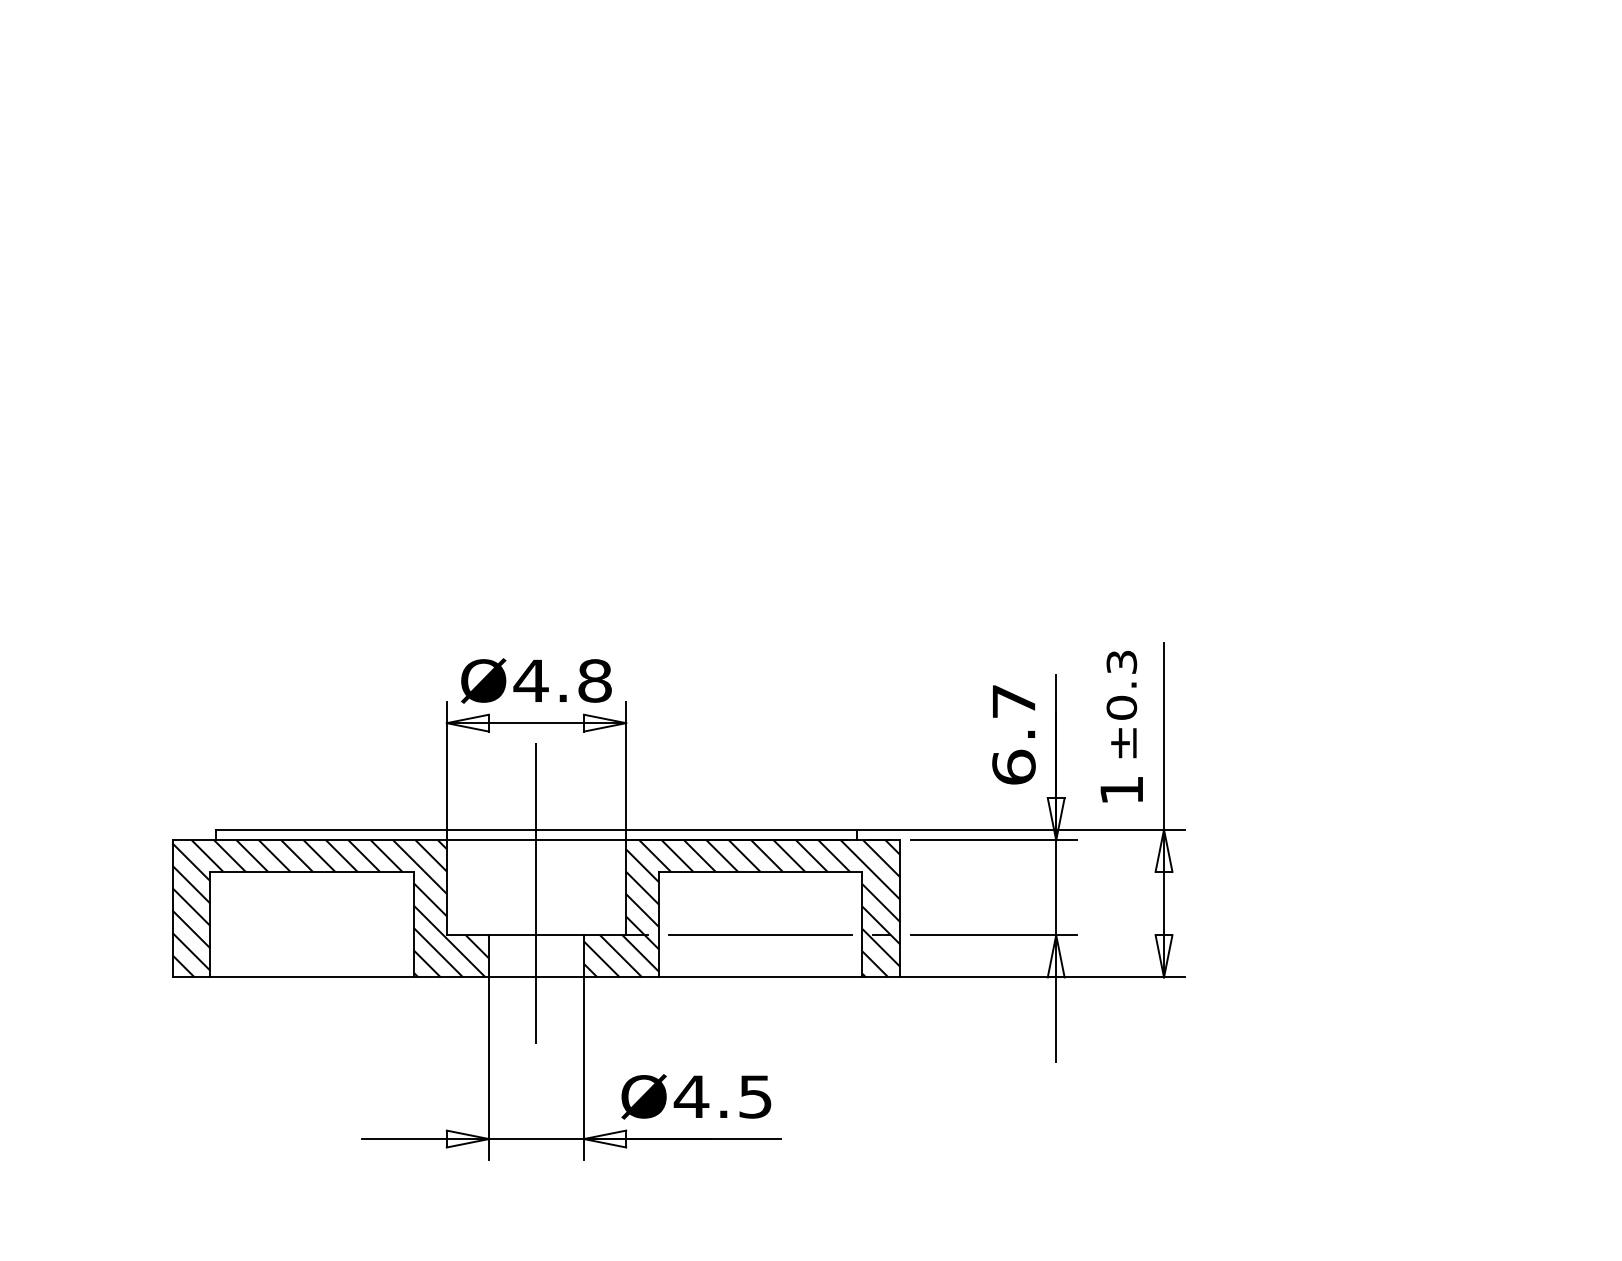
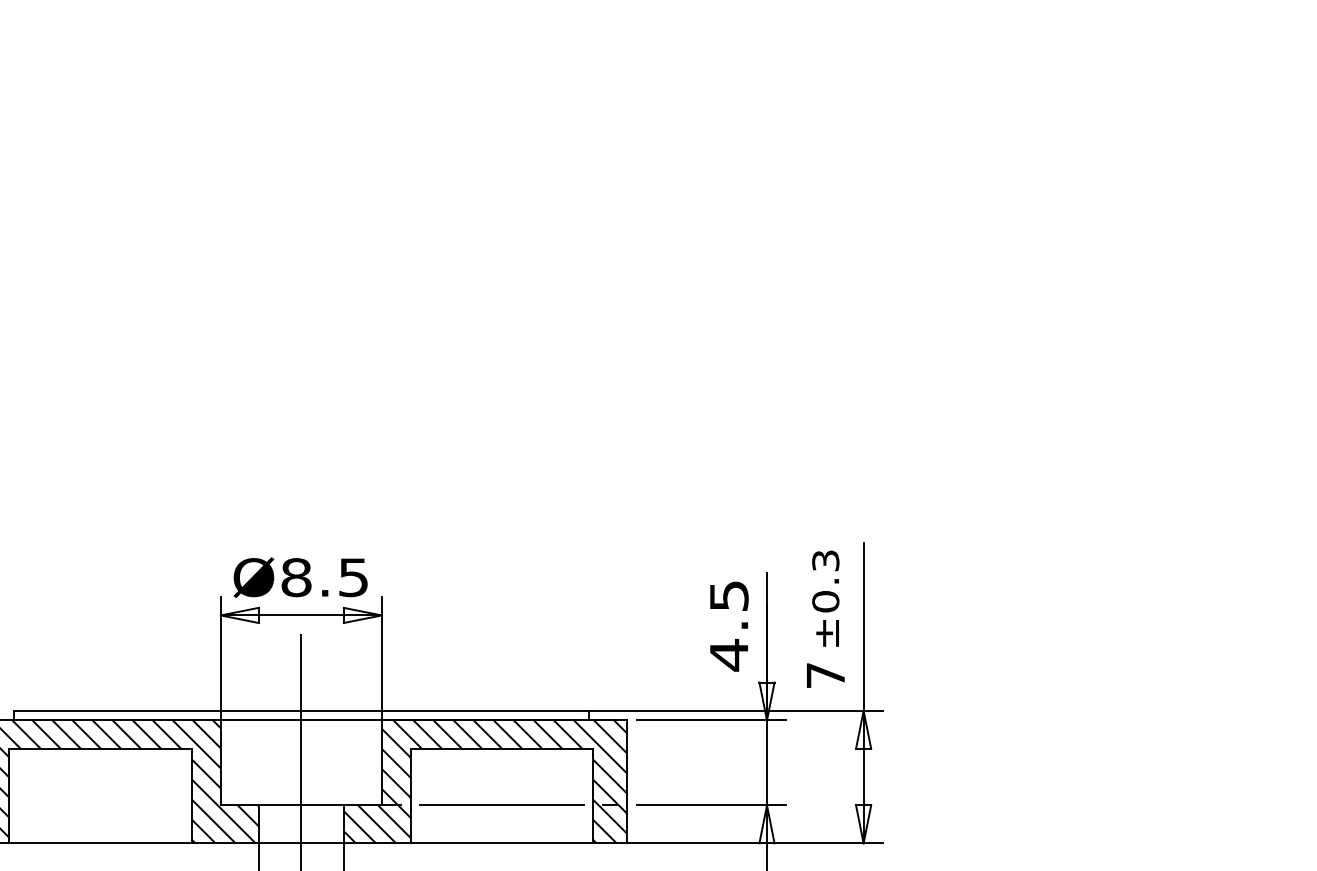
text: (562, 680) -> (324, 577), Ø4.8 -> Ø8.5
text: (1013, 735) -> (728, 626), 6.7 -> 4.5
text: (1121, 789) -> (825, 674), 1 -> 7

